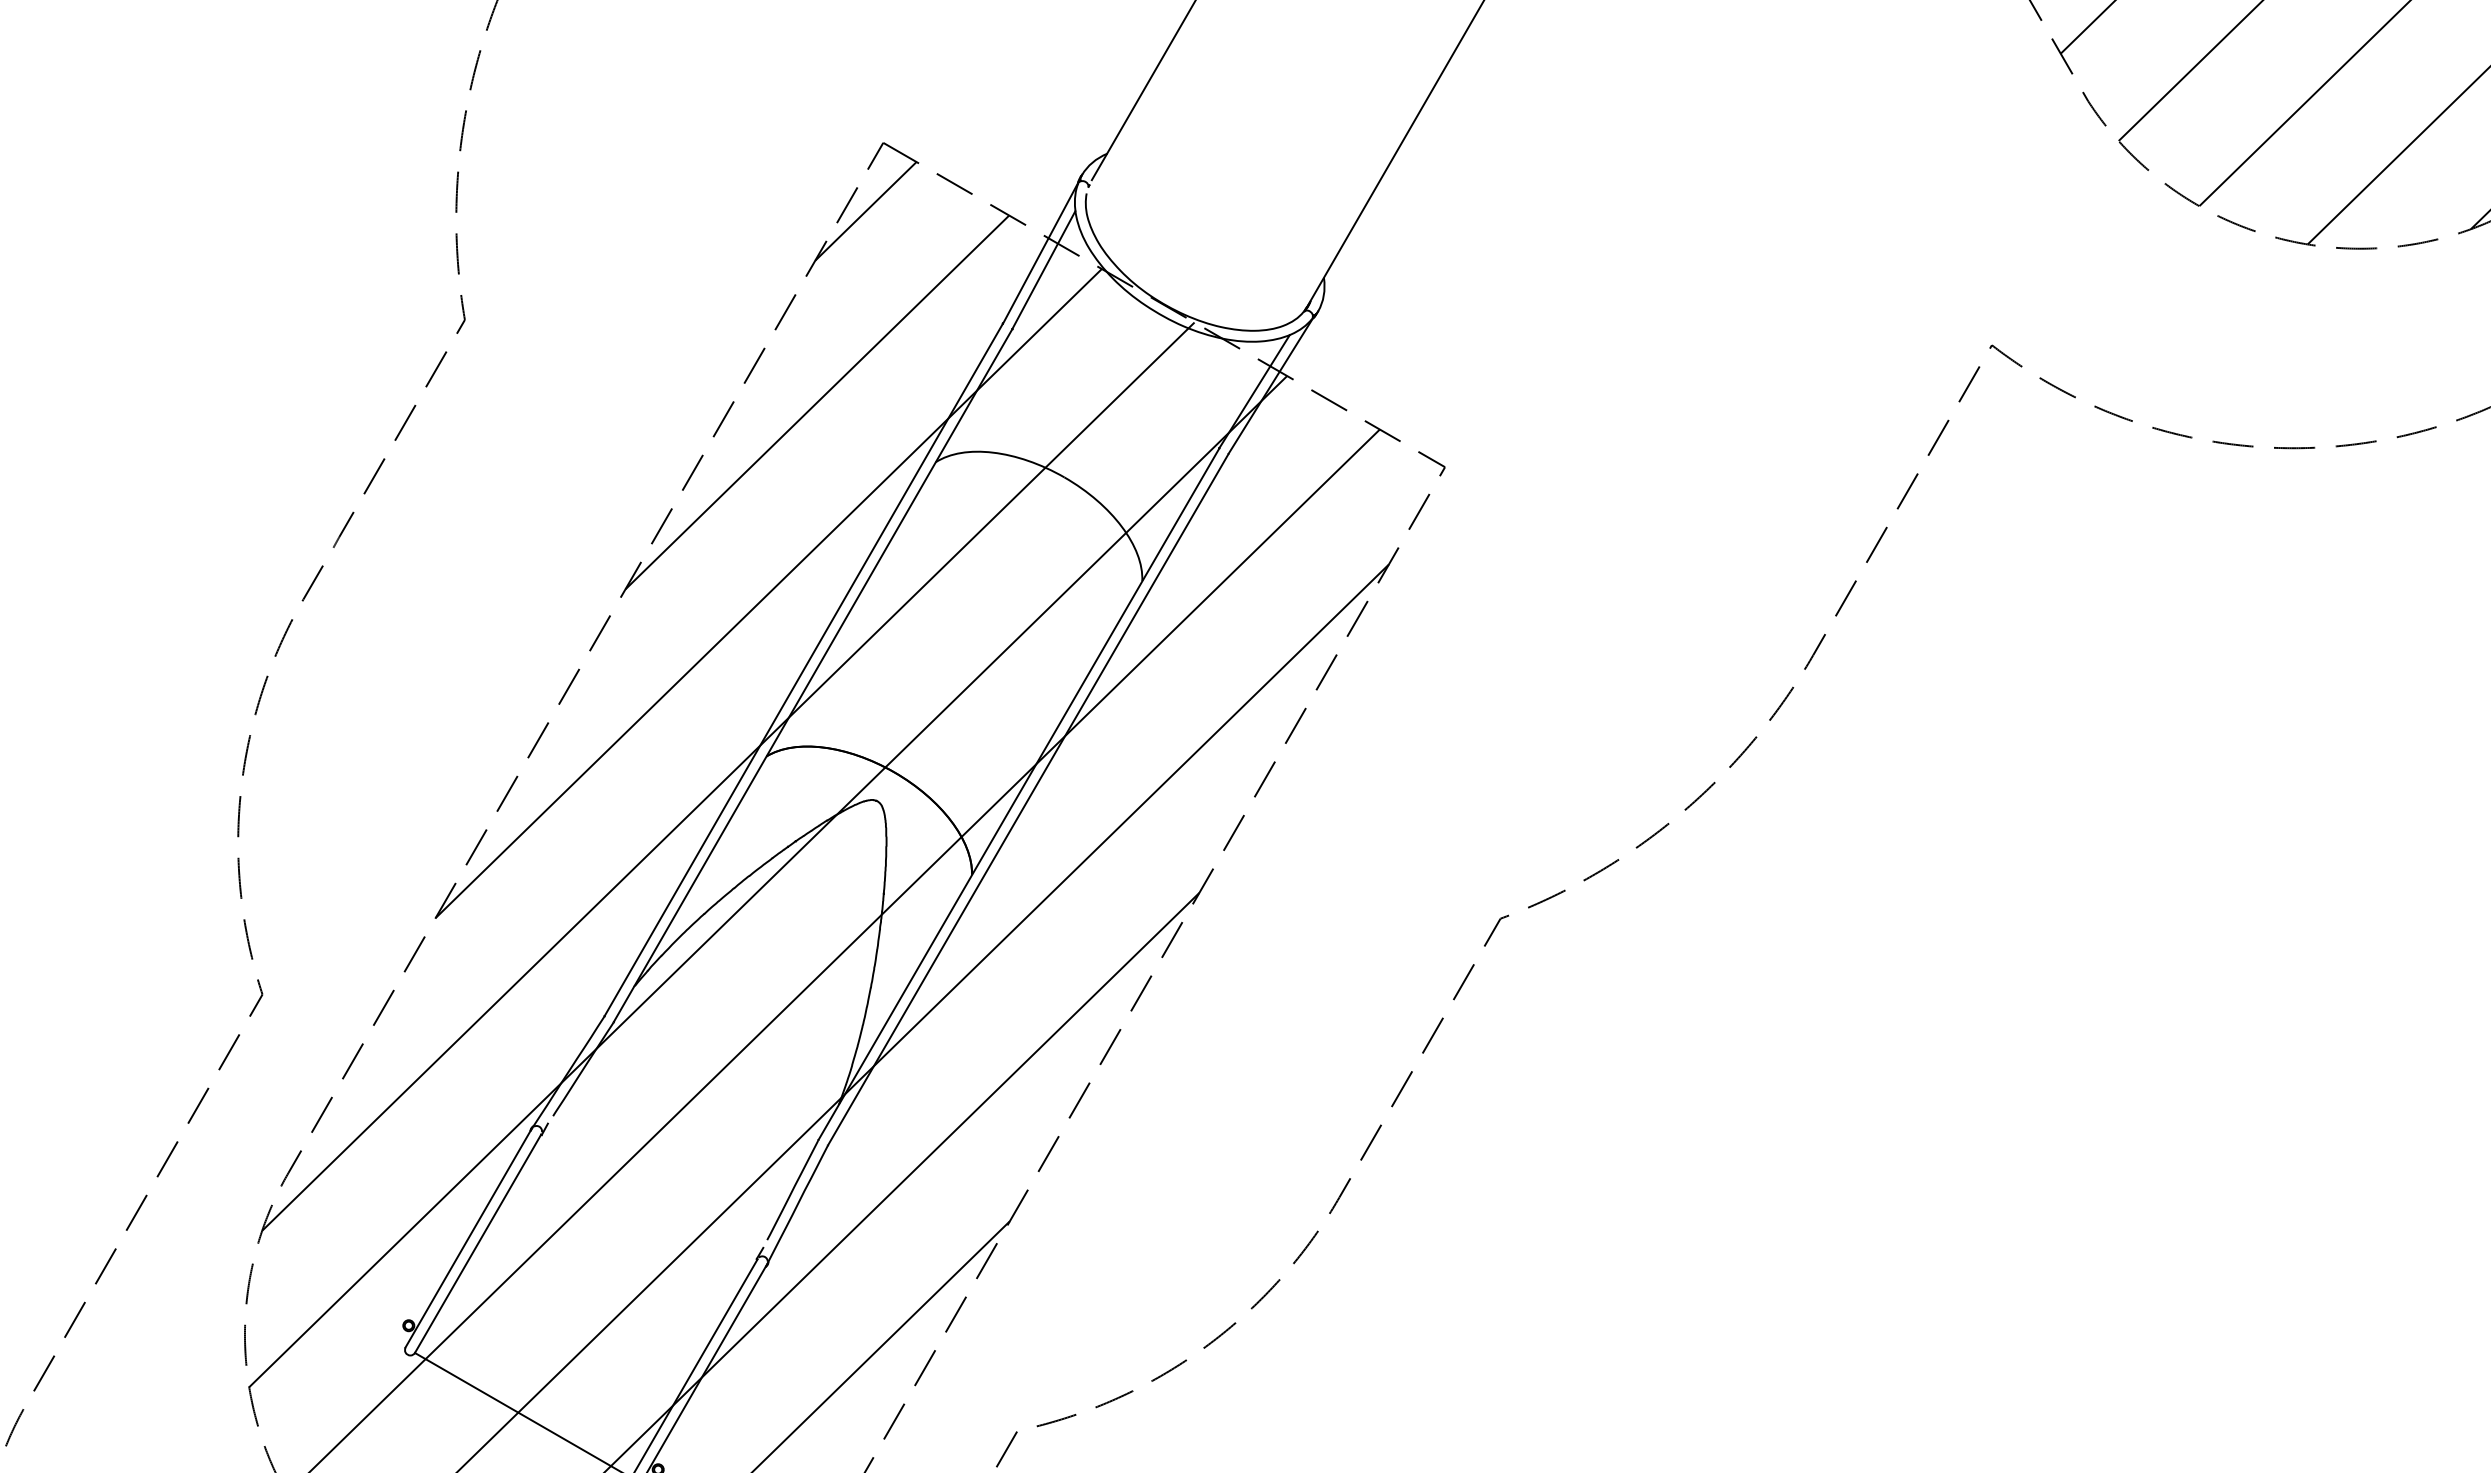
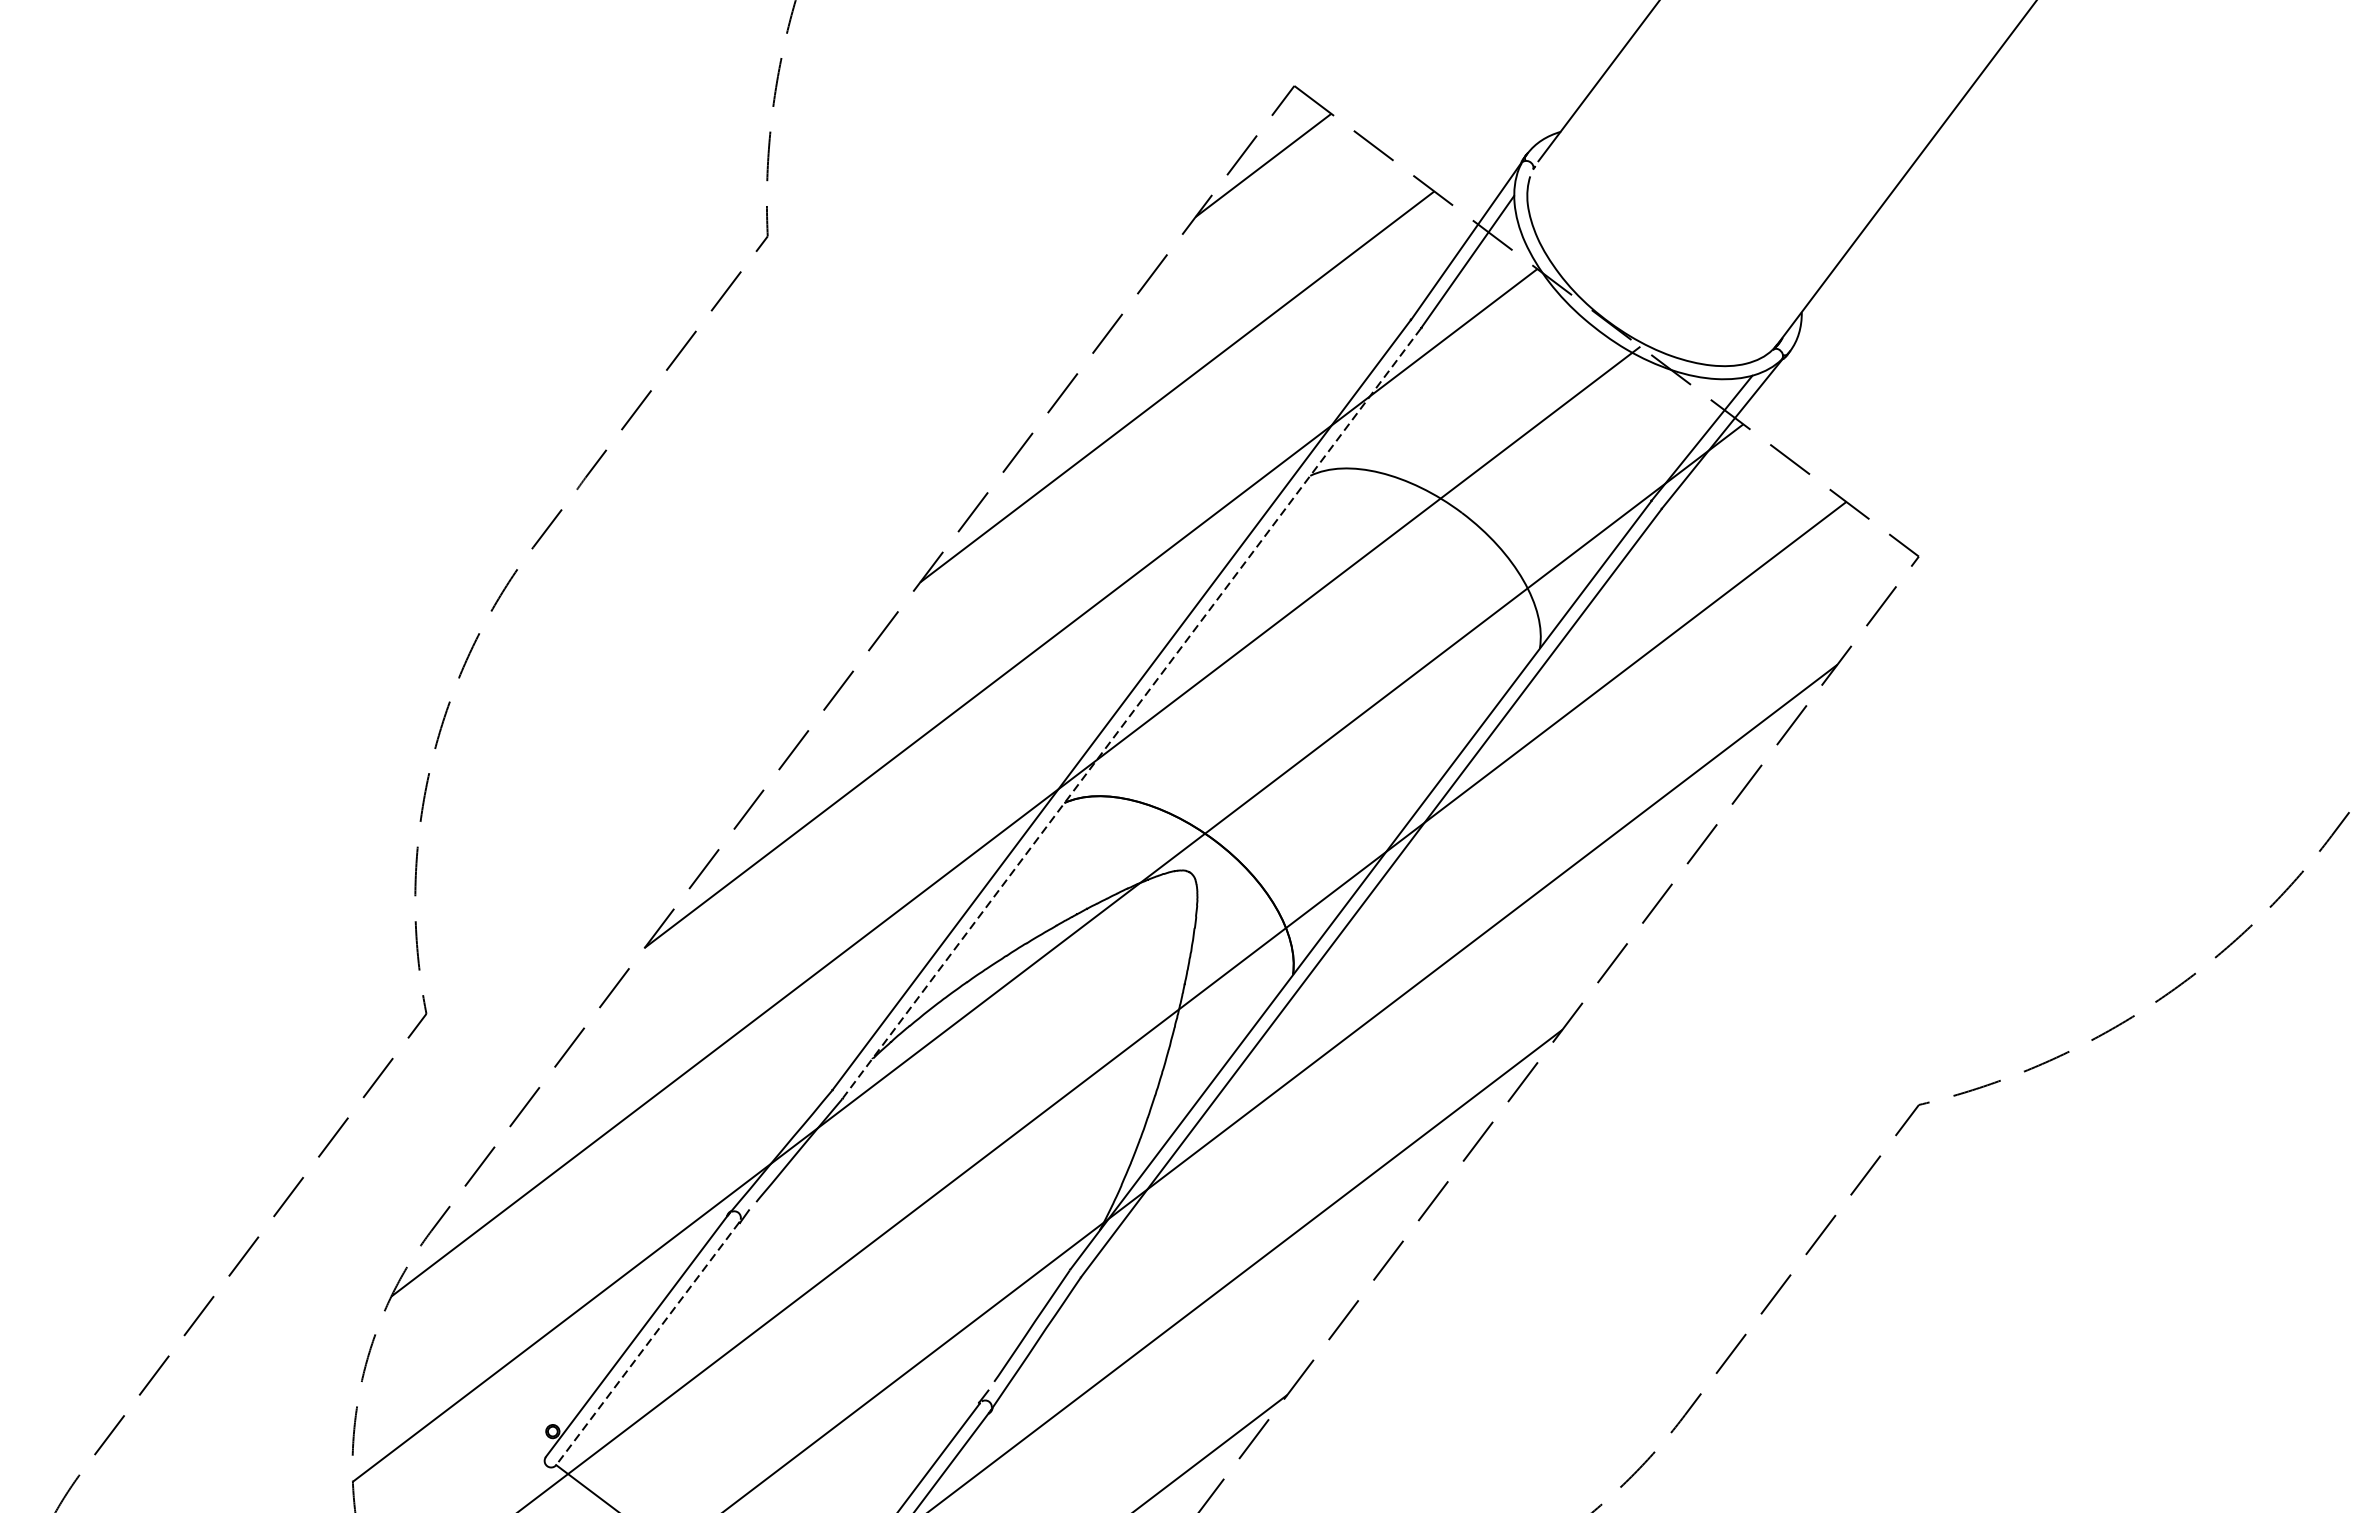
line: (812, 676) -> (1131, 714), solid -> dashed
line: (477, 1244) -> (646, 1344), solid -> dashed

